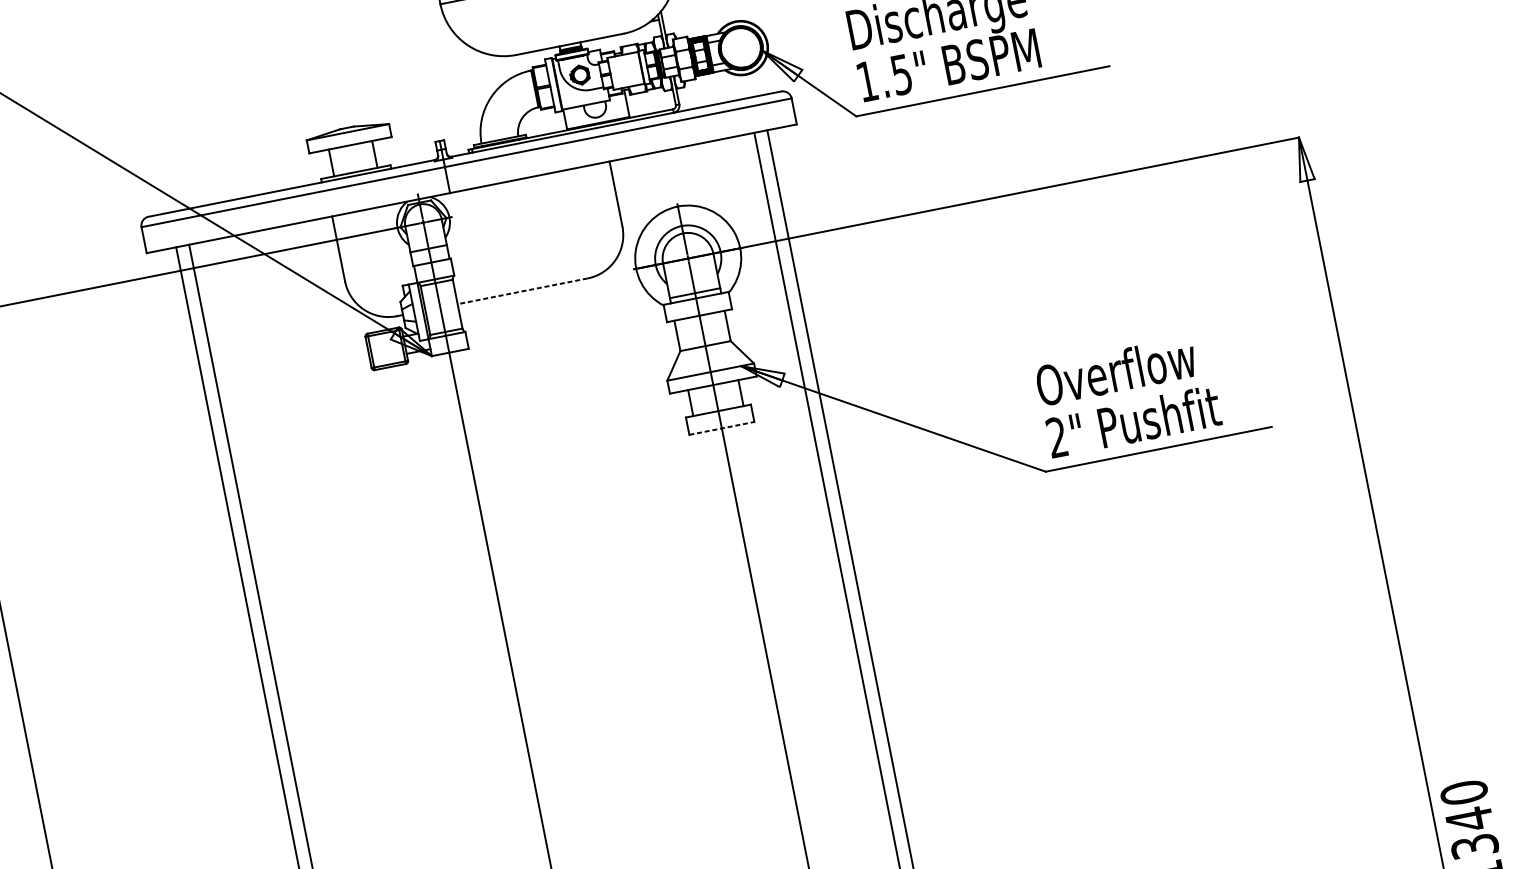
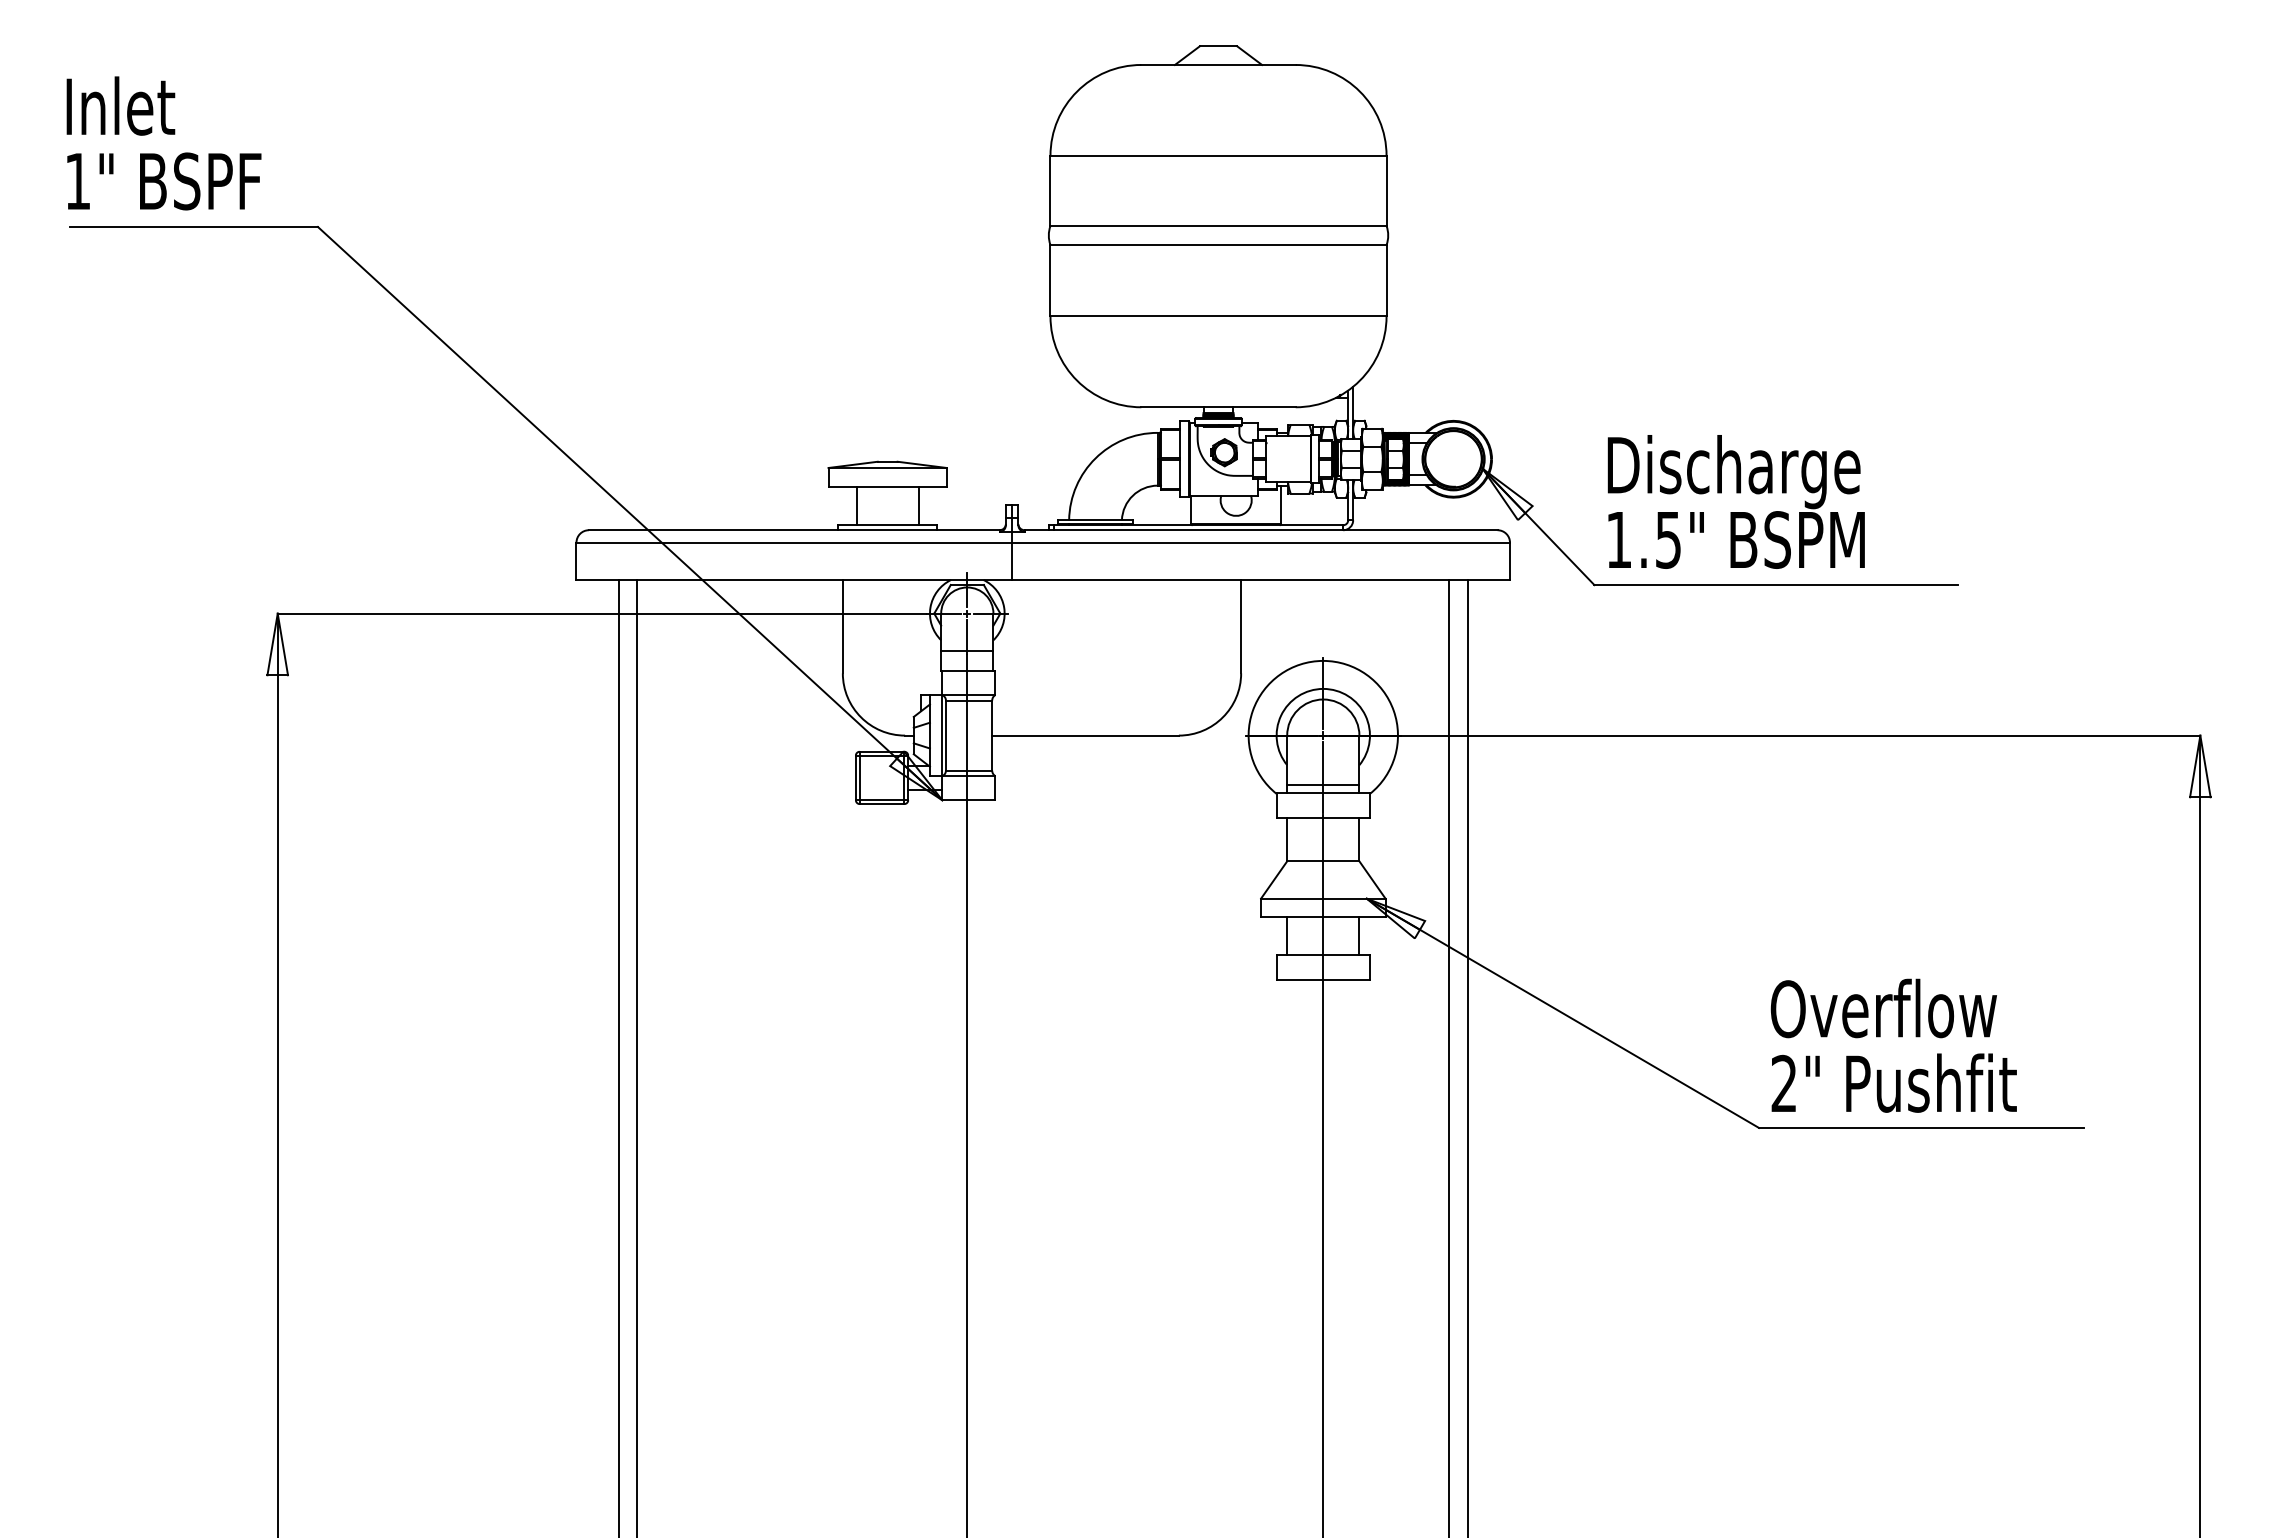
line: (522, 291) -> (1085, 735), dashed -> solid
line: (722, 428) -> (1323, 979), dashed -> solid

